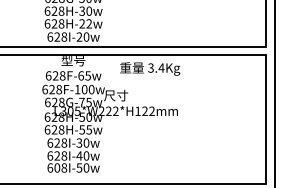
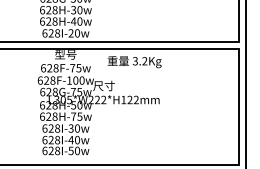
text: (85, 23) -> (76, 21), 628H-22w -> 628H-40w
text: (161, 67) -> (144, 60), 3.4Kg -> 3.2Kg
text: (81, 75) -> (72, 67), 628F-65w -> 628F-75w
text: (82, 129) -> (73, 116), 628H-55w -> 628H-75w
text: (57, 167) -> (51, 150), 608I-50w -> 628I-50w

